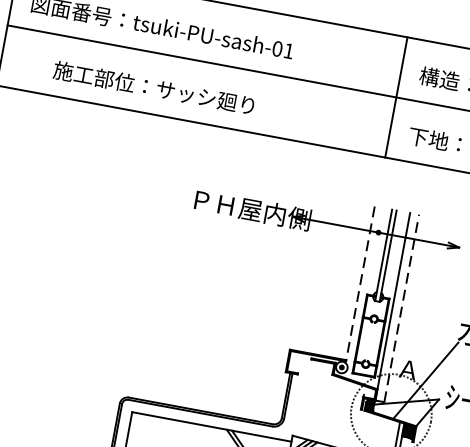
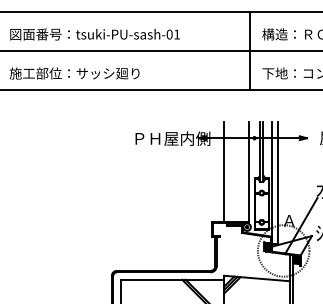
text: (153, 87) -> (74, 73), moved
line: (322, 276) -> (224, 172), added
line: (360, 285) -> (249, 173), dashed -> solid
line: (401, 308) -> (277, 183), dashed -> solid

